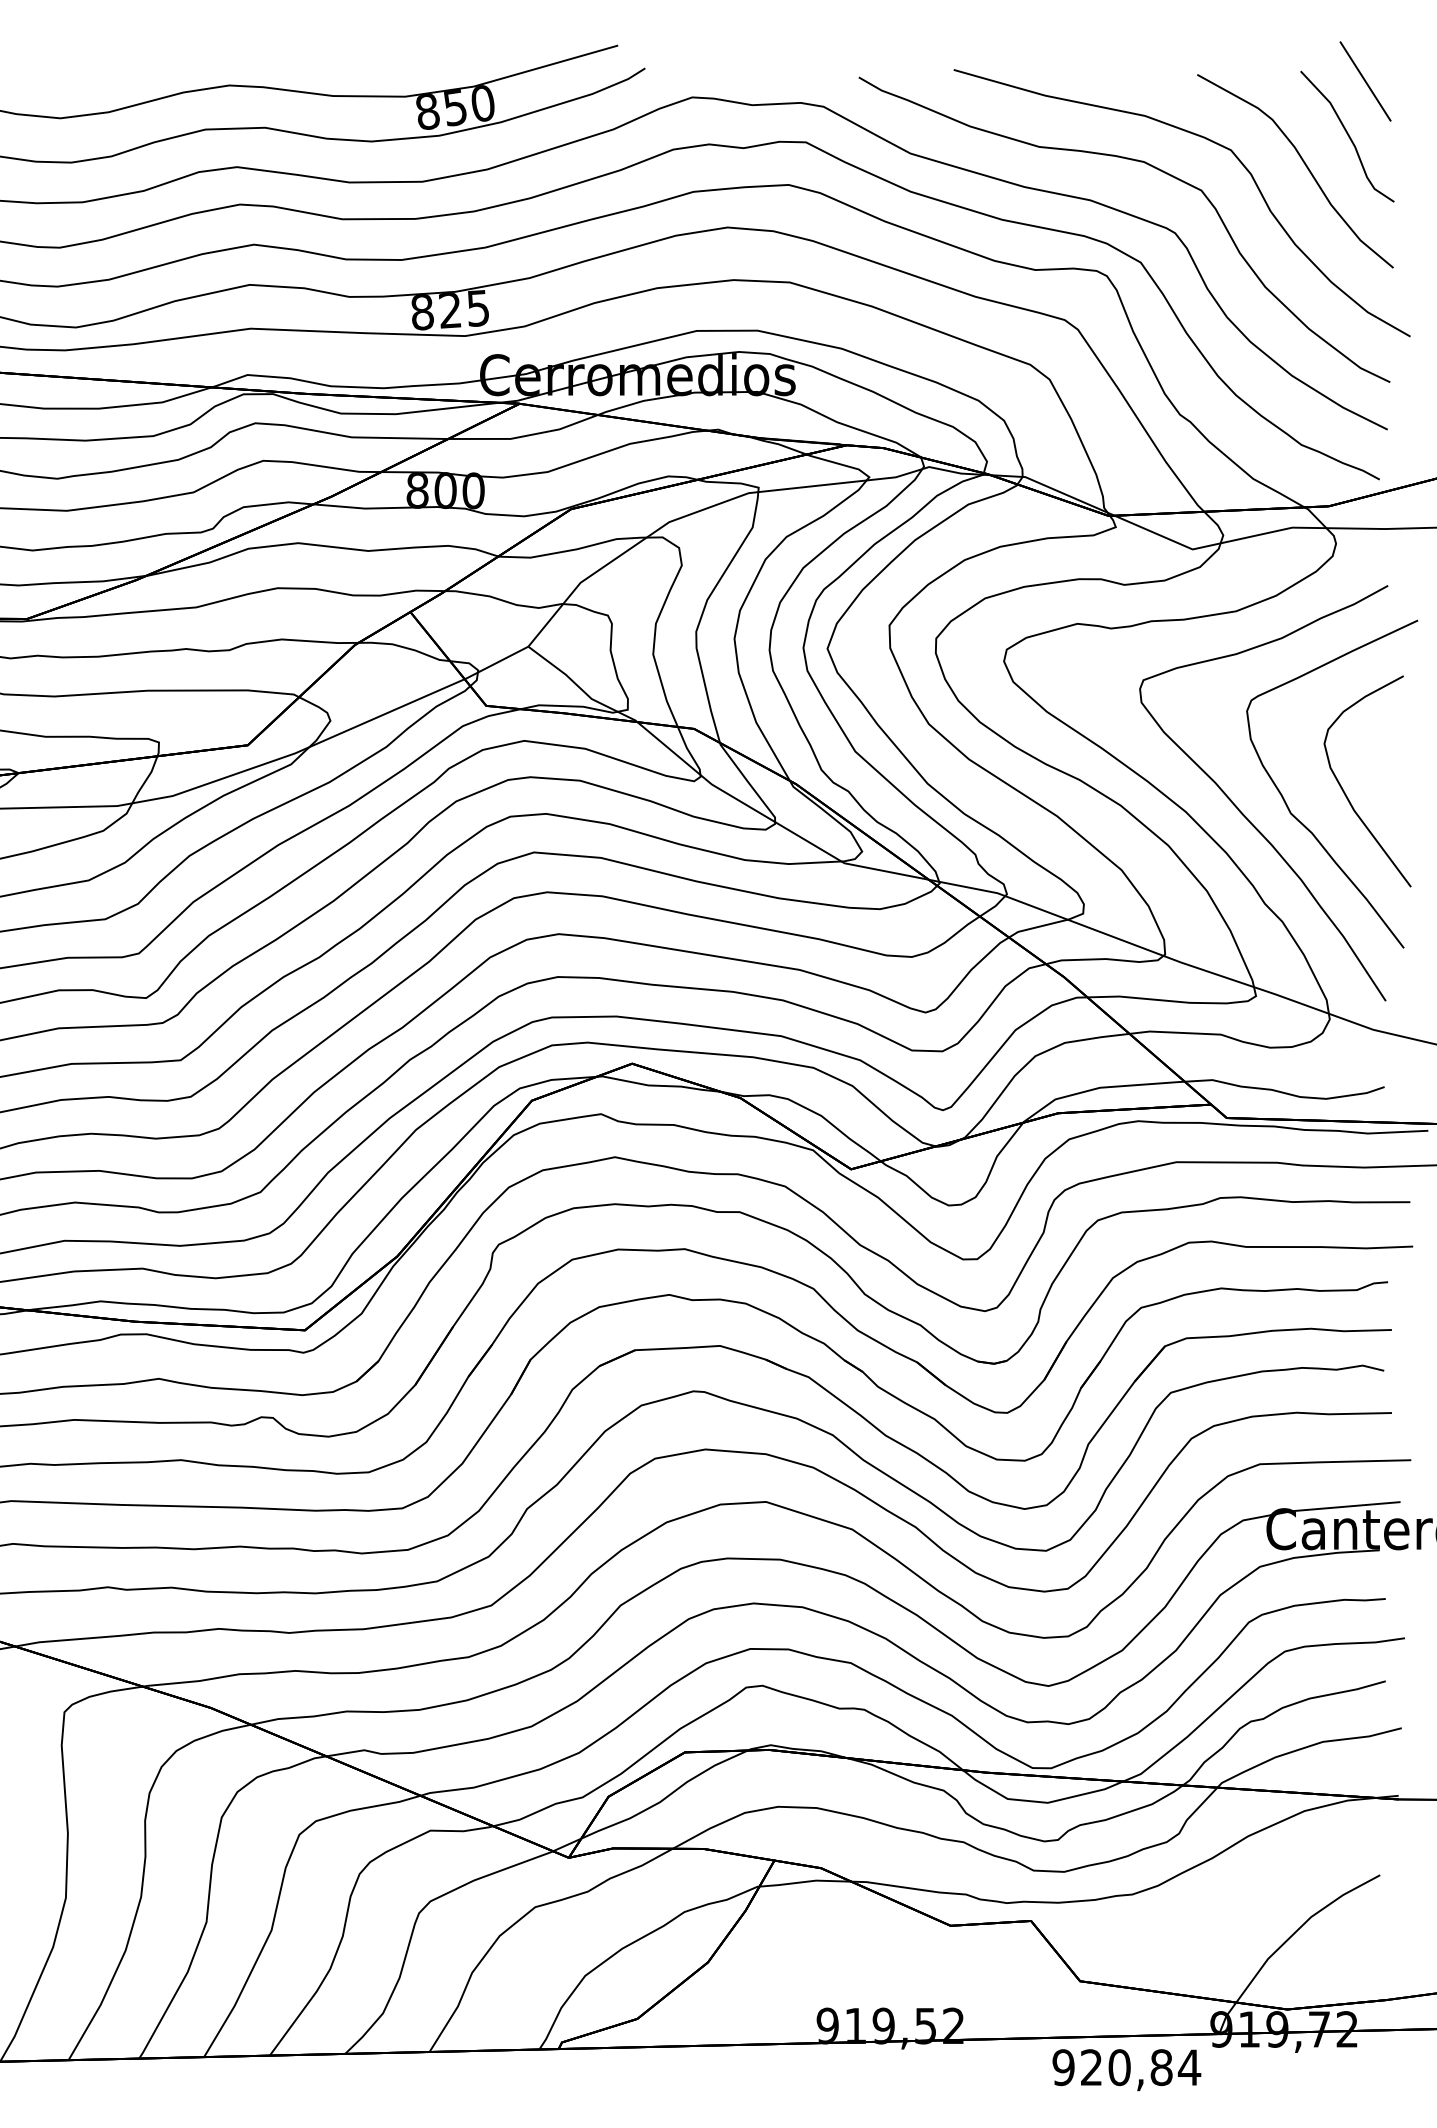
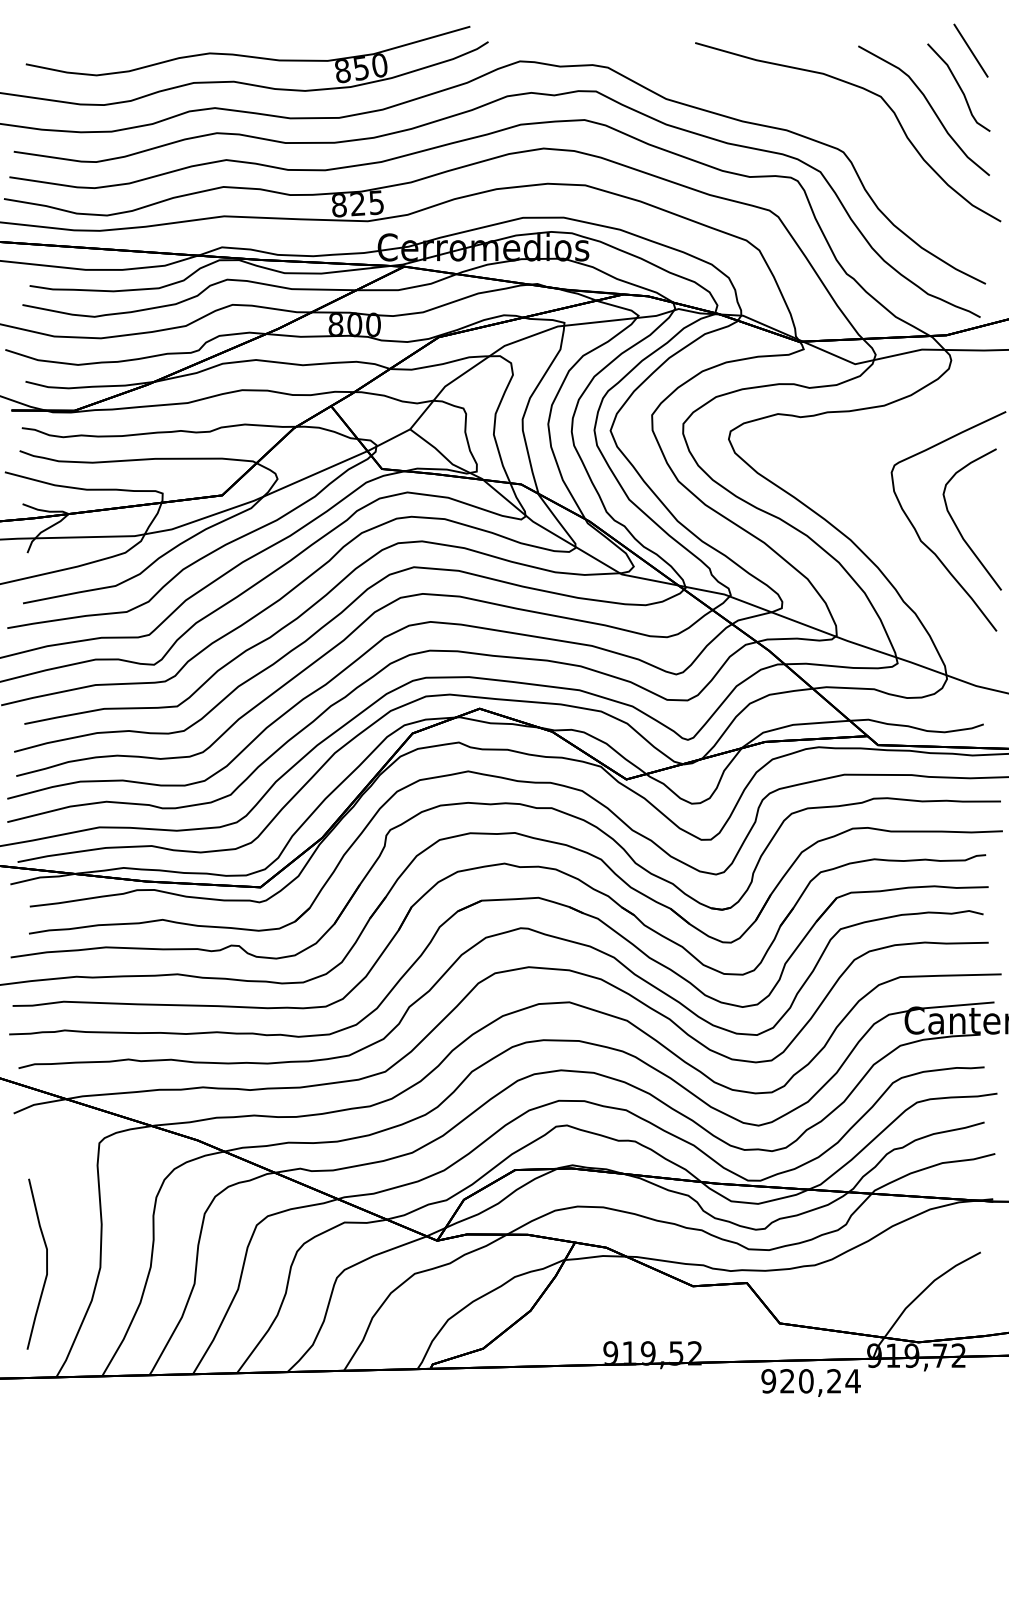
curve: (1154, 169) -> (829, 109), removed
curve: (1242, 811) -> (888, 539), removed
text: (1161, 2067) -> (834, 1381), 920,84 -> 920,24

